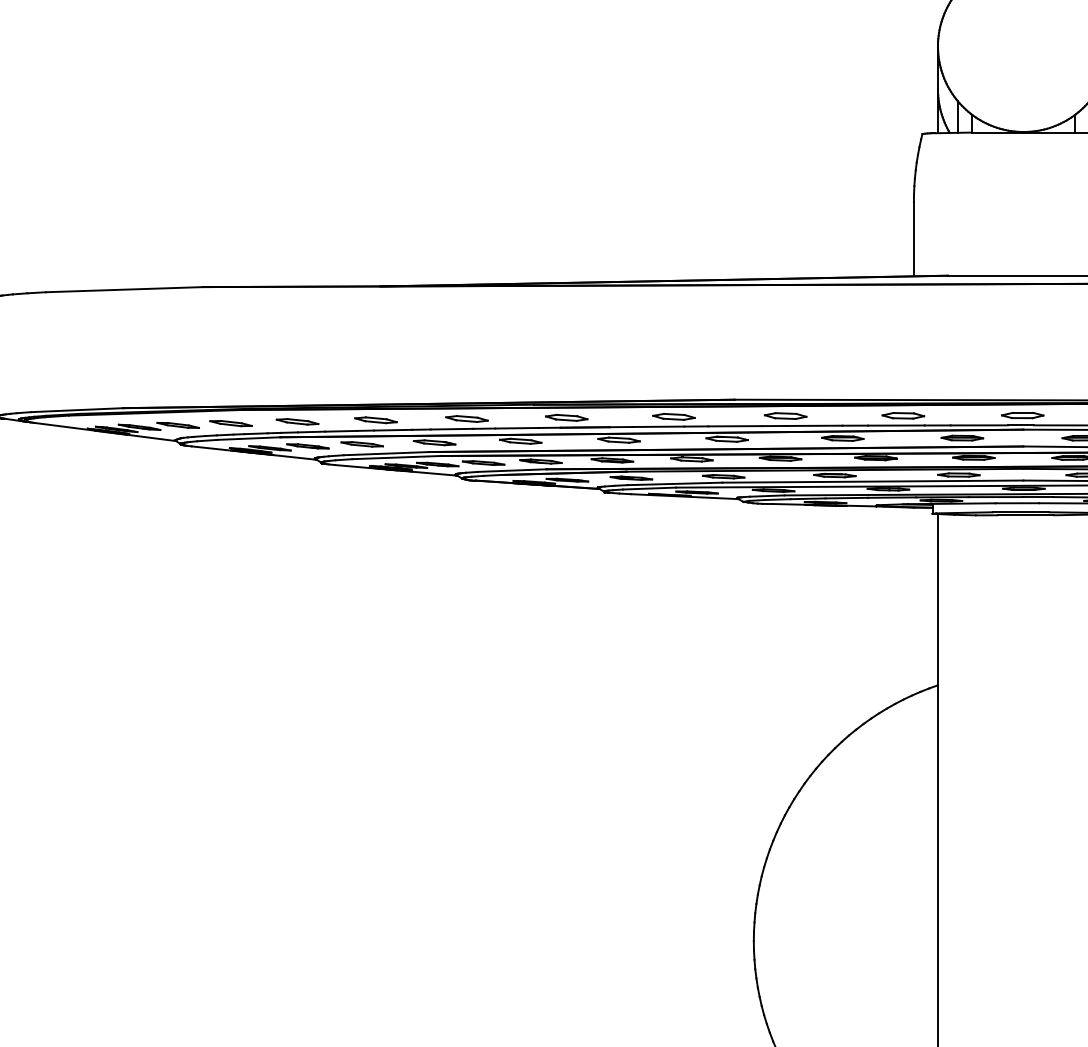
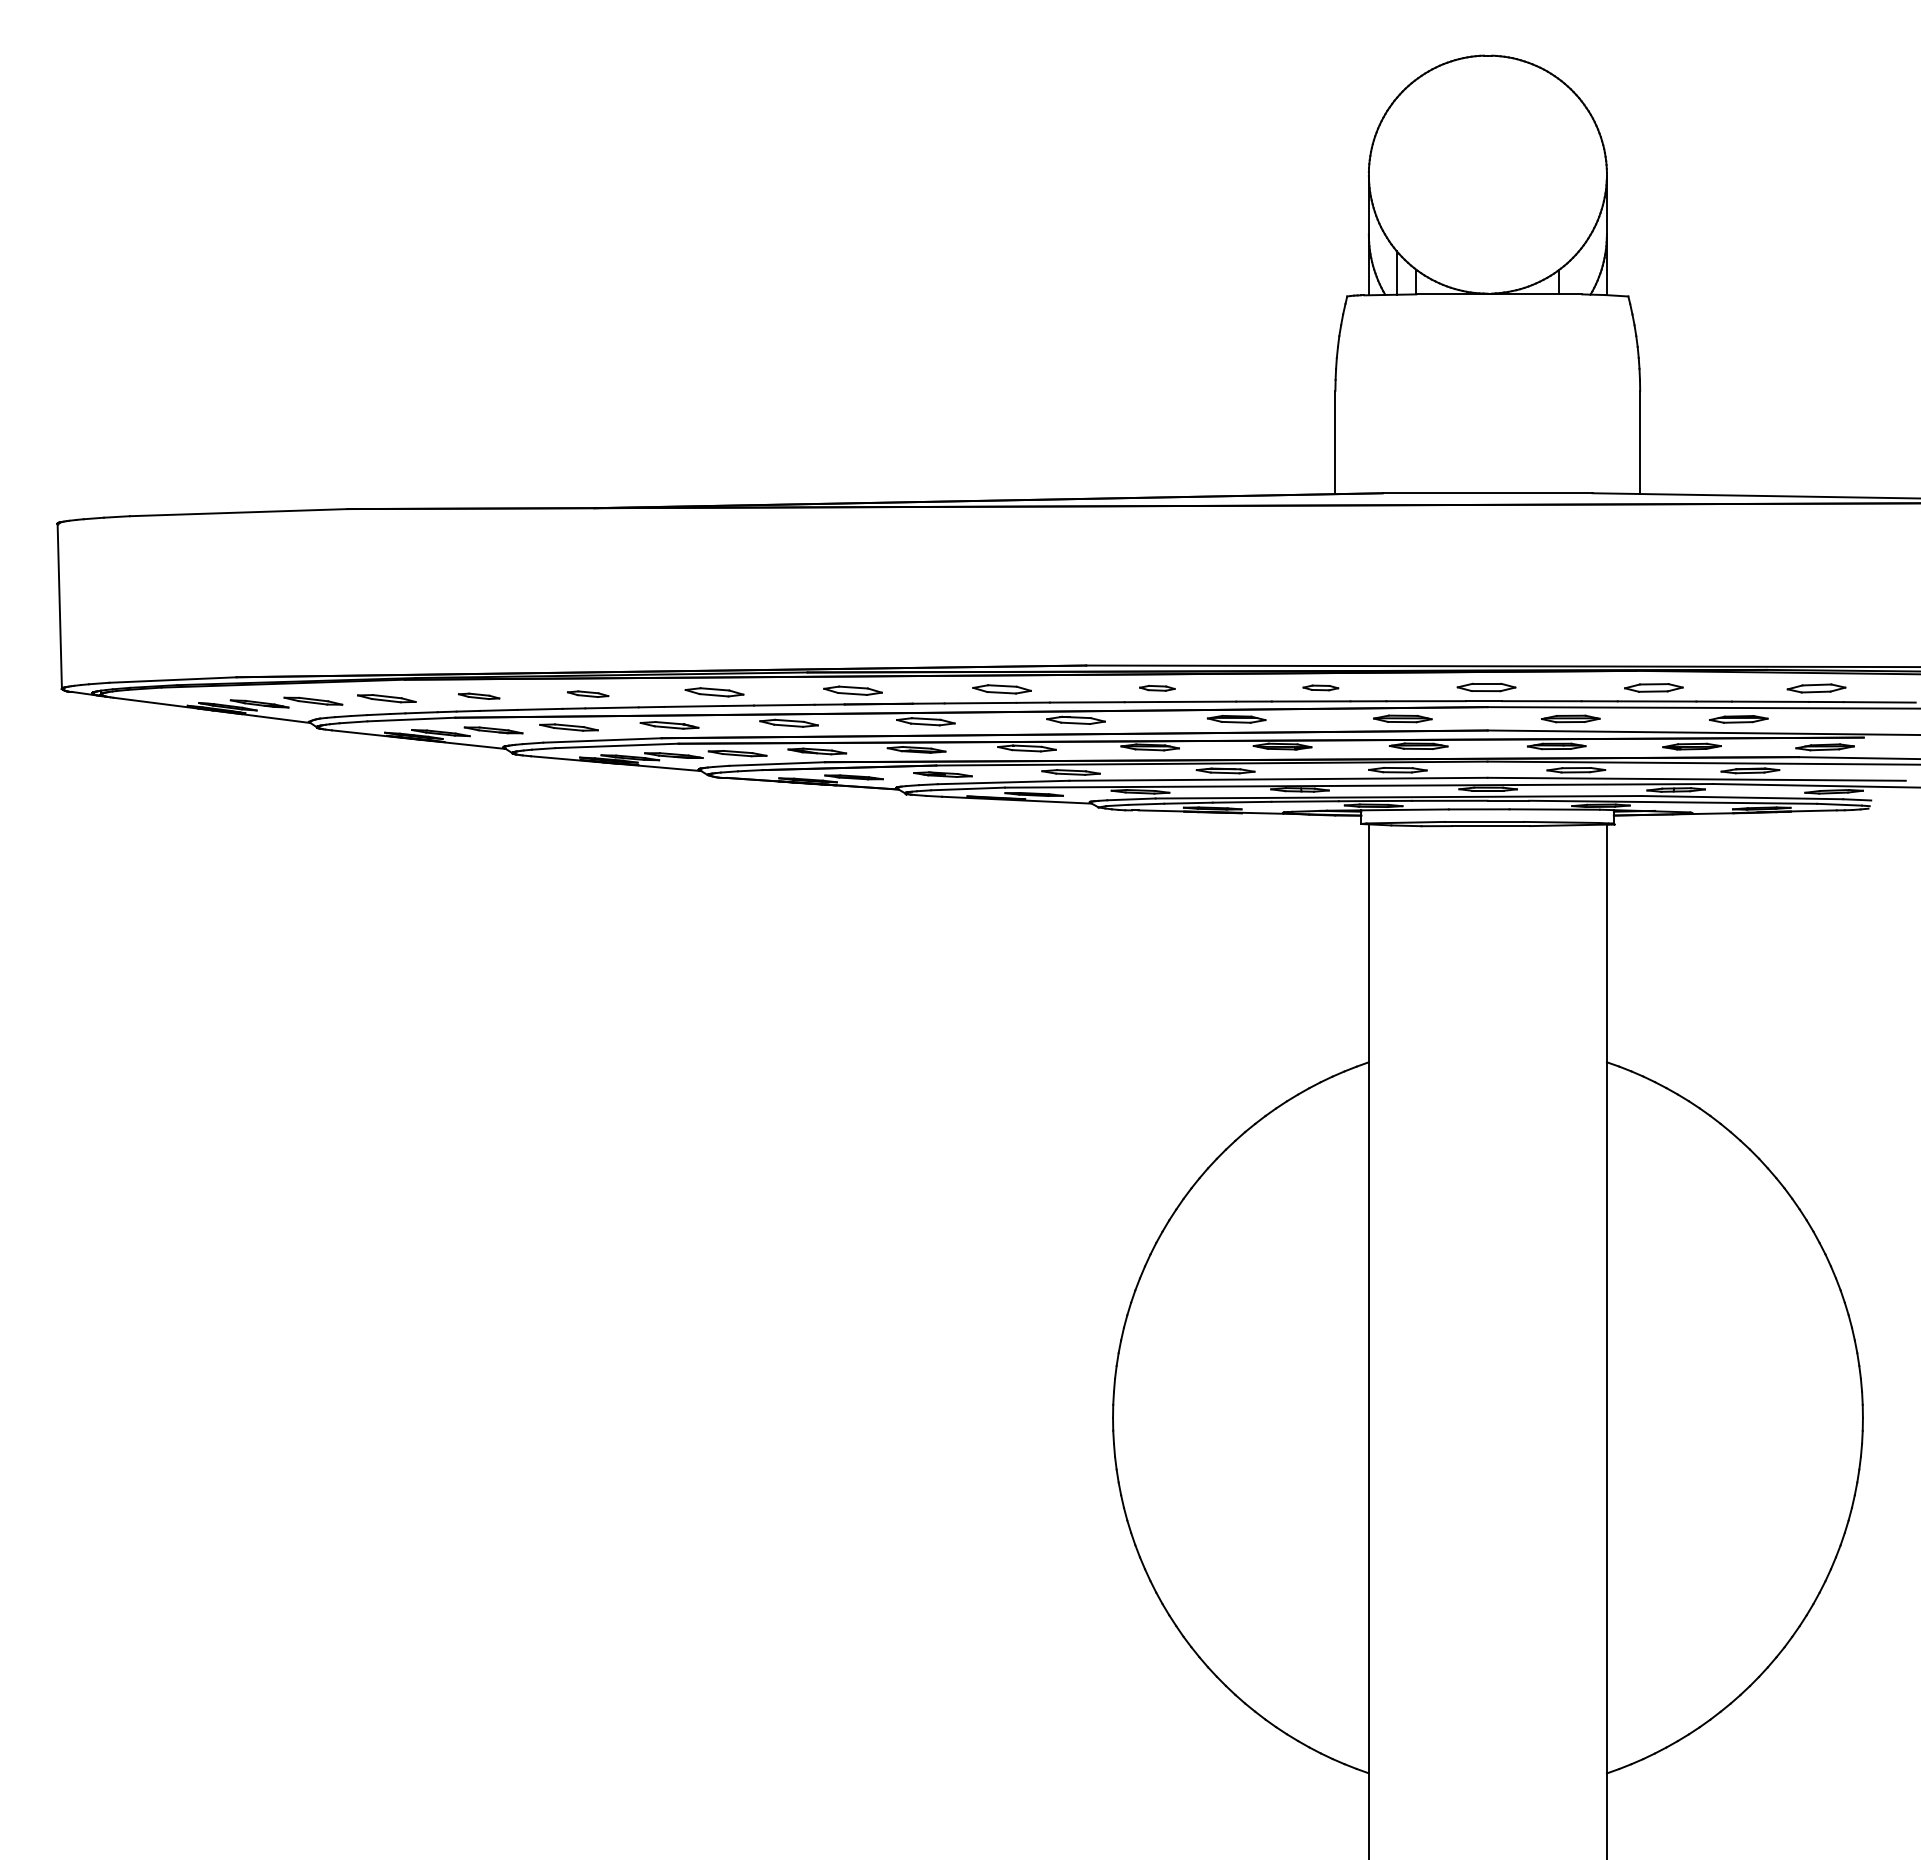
part: (903, 415) -> (1320, 687), size x0.6
part: (785, 416) -> (1157, 688), size x0.6
part: (375, 420) -> (587, 694), size x0.7
part: (297, 422) -> (478, 696), size x0.7

